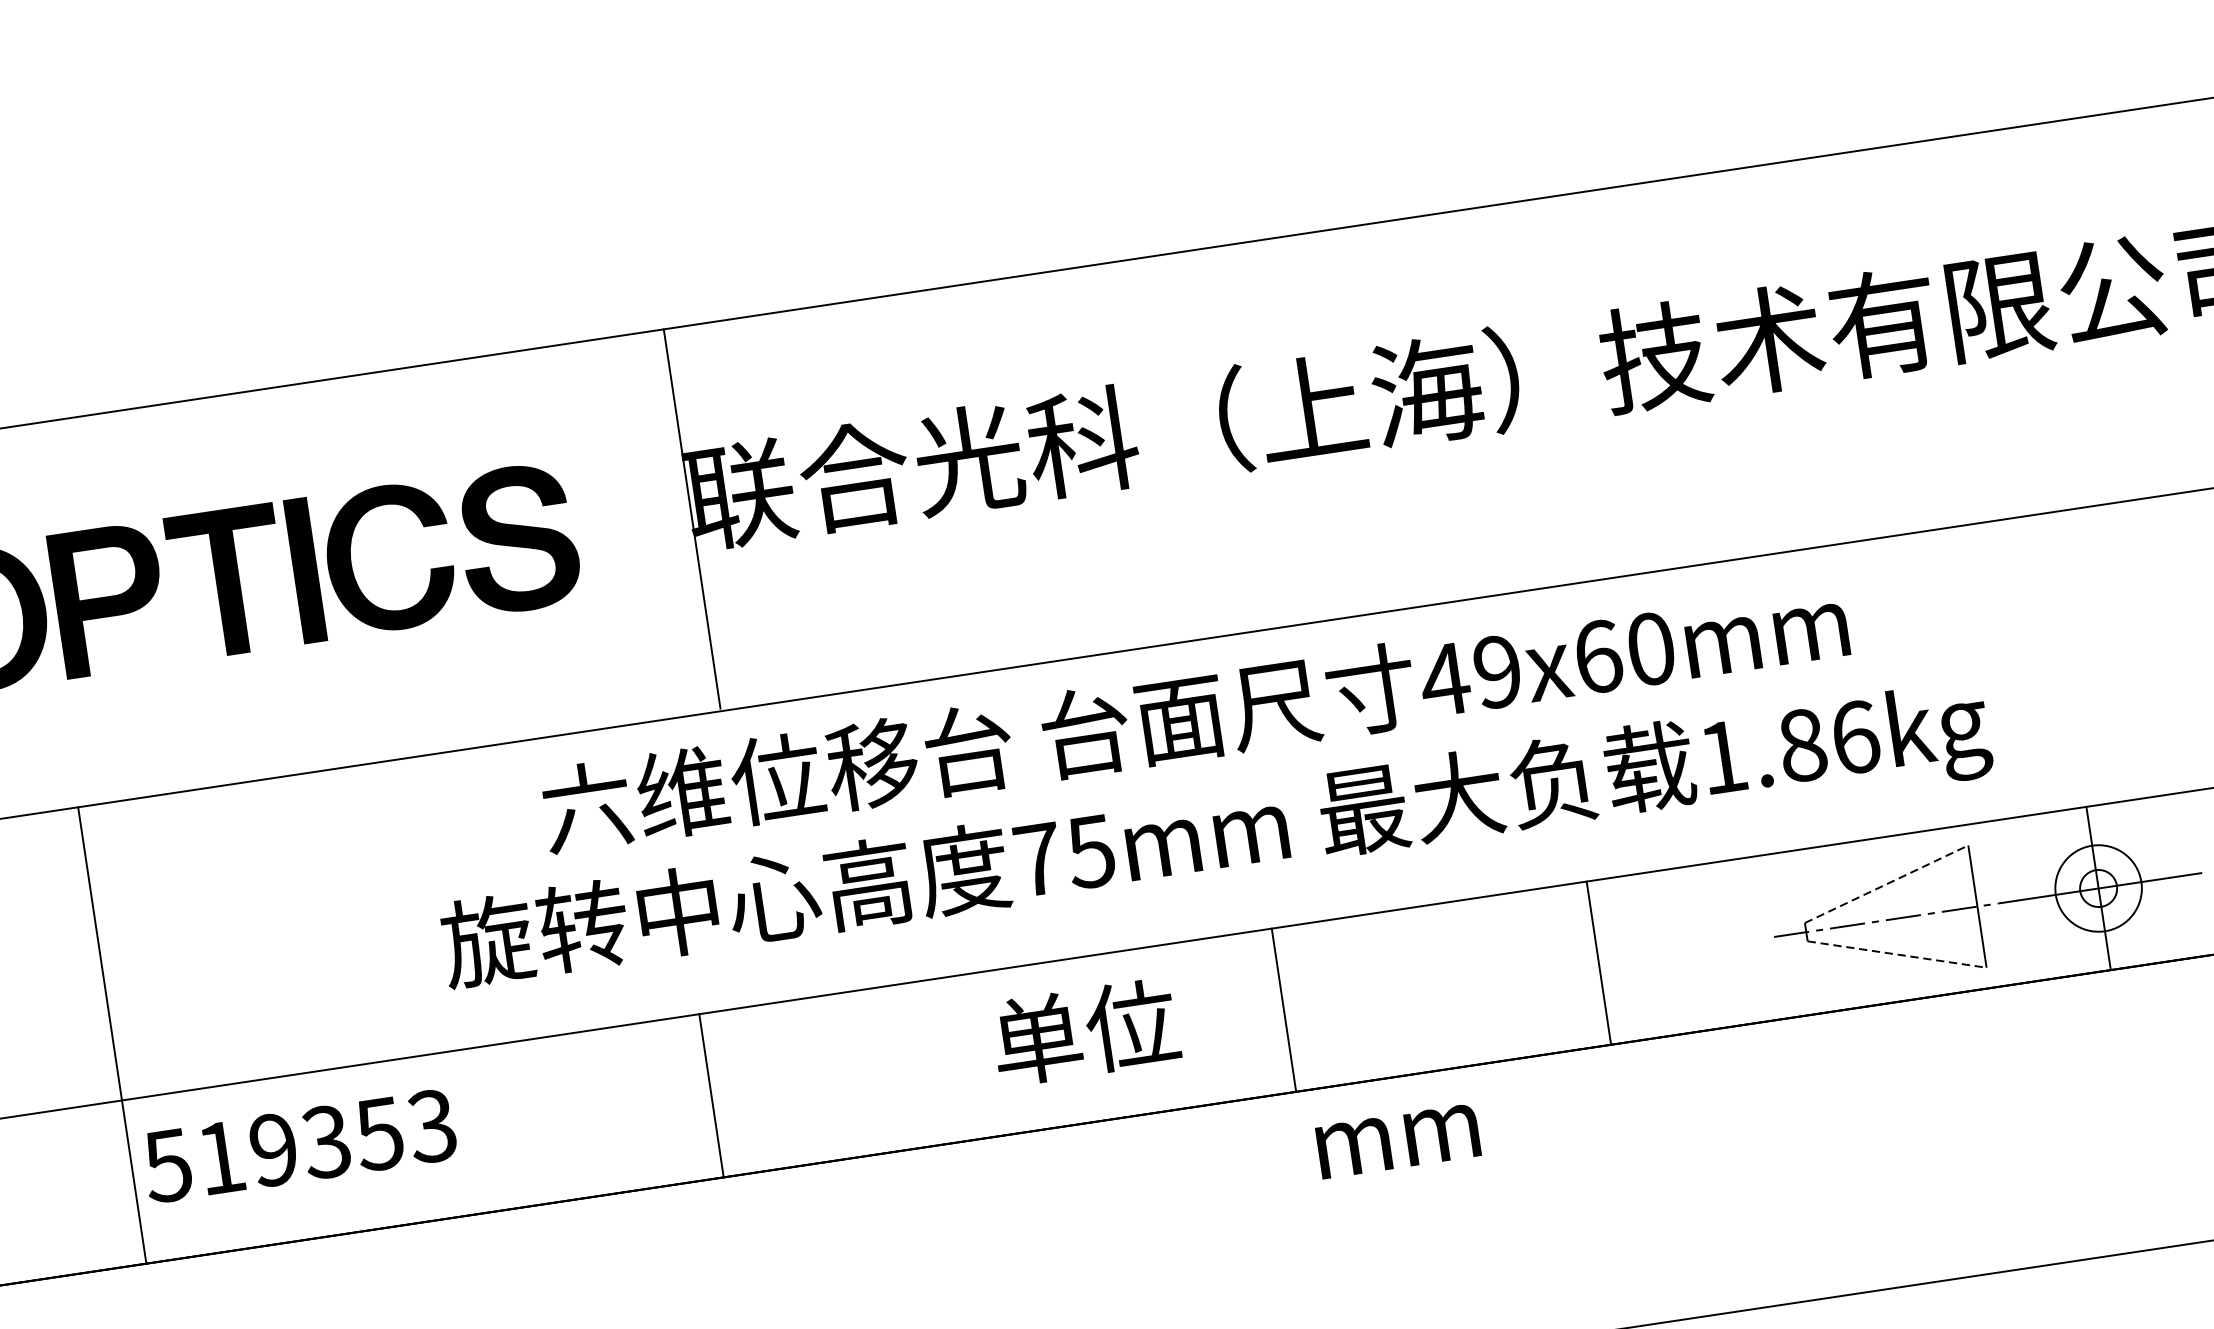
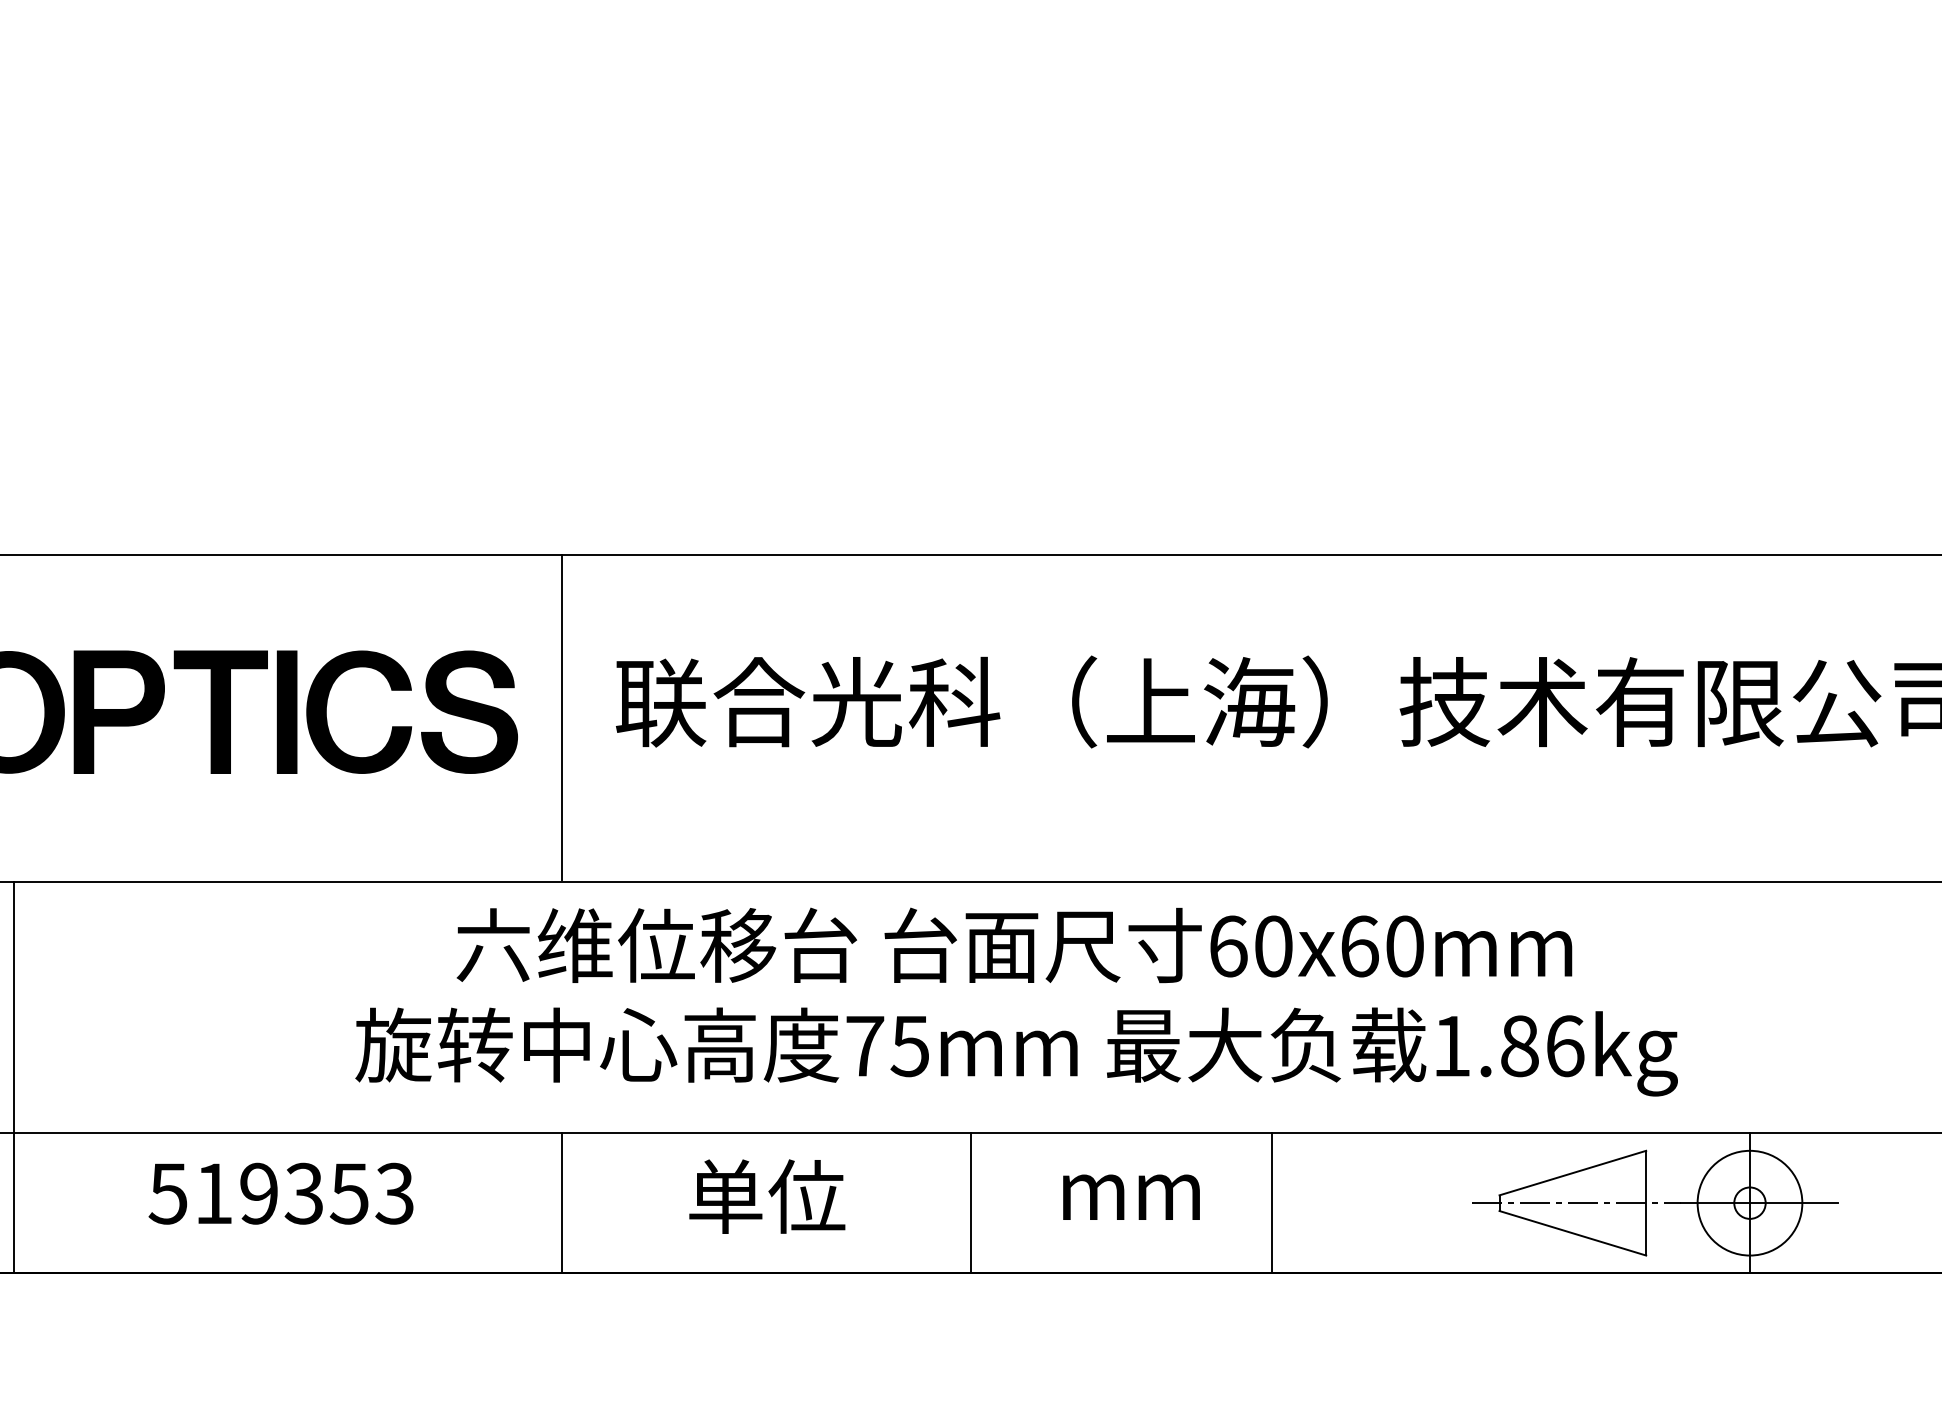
line: (691, 517) -> (561, 716), moved
text: (1469, 676) -> (1249, 946), 49x60mm -> 60x60mm
line: (1886, 884) -> (1572, 1173), dashed -> solid
circle: (2097, 887) -> (1749, 1202), size x1.43
line: (1896, 954) -> (1572, 1233), dashed -> solid
line: (1598, 963) -> (1271, 1203), moved
line: (1284, 1010) -> (971, 1203), moved
text: (1086, 1031) -> (767, 1196), moved
line: (112, 1035) -> (14, 1077), moved
text: (1398, 1140) -> (1131, 1196), moved
text: (298, 1145) -> (280, 1193), moved

